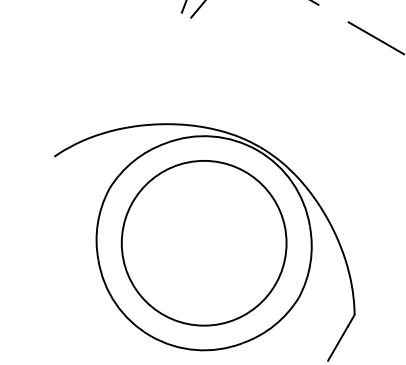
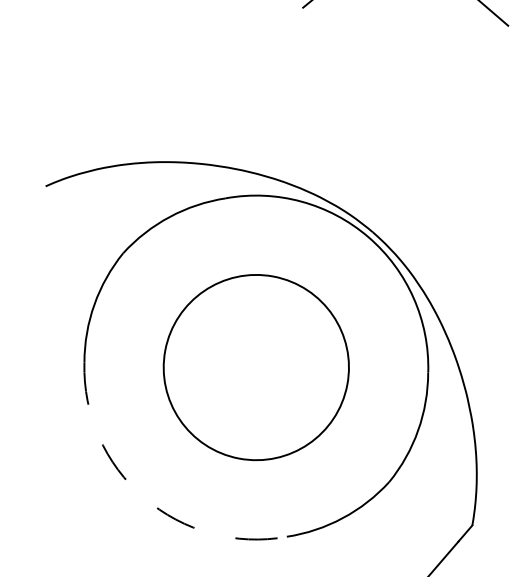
circle: (203, 242) -> (255, 366), size x0.7
arc: (150, 336) -> (143, 498), solid -> dashed

